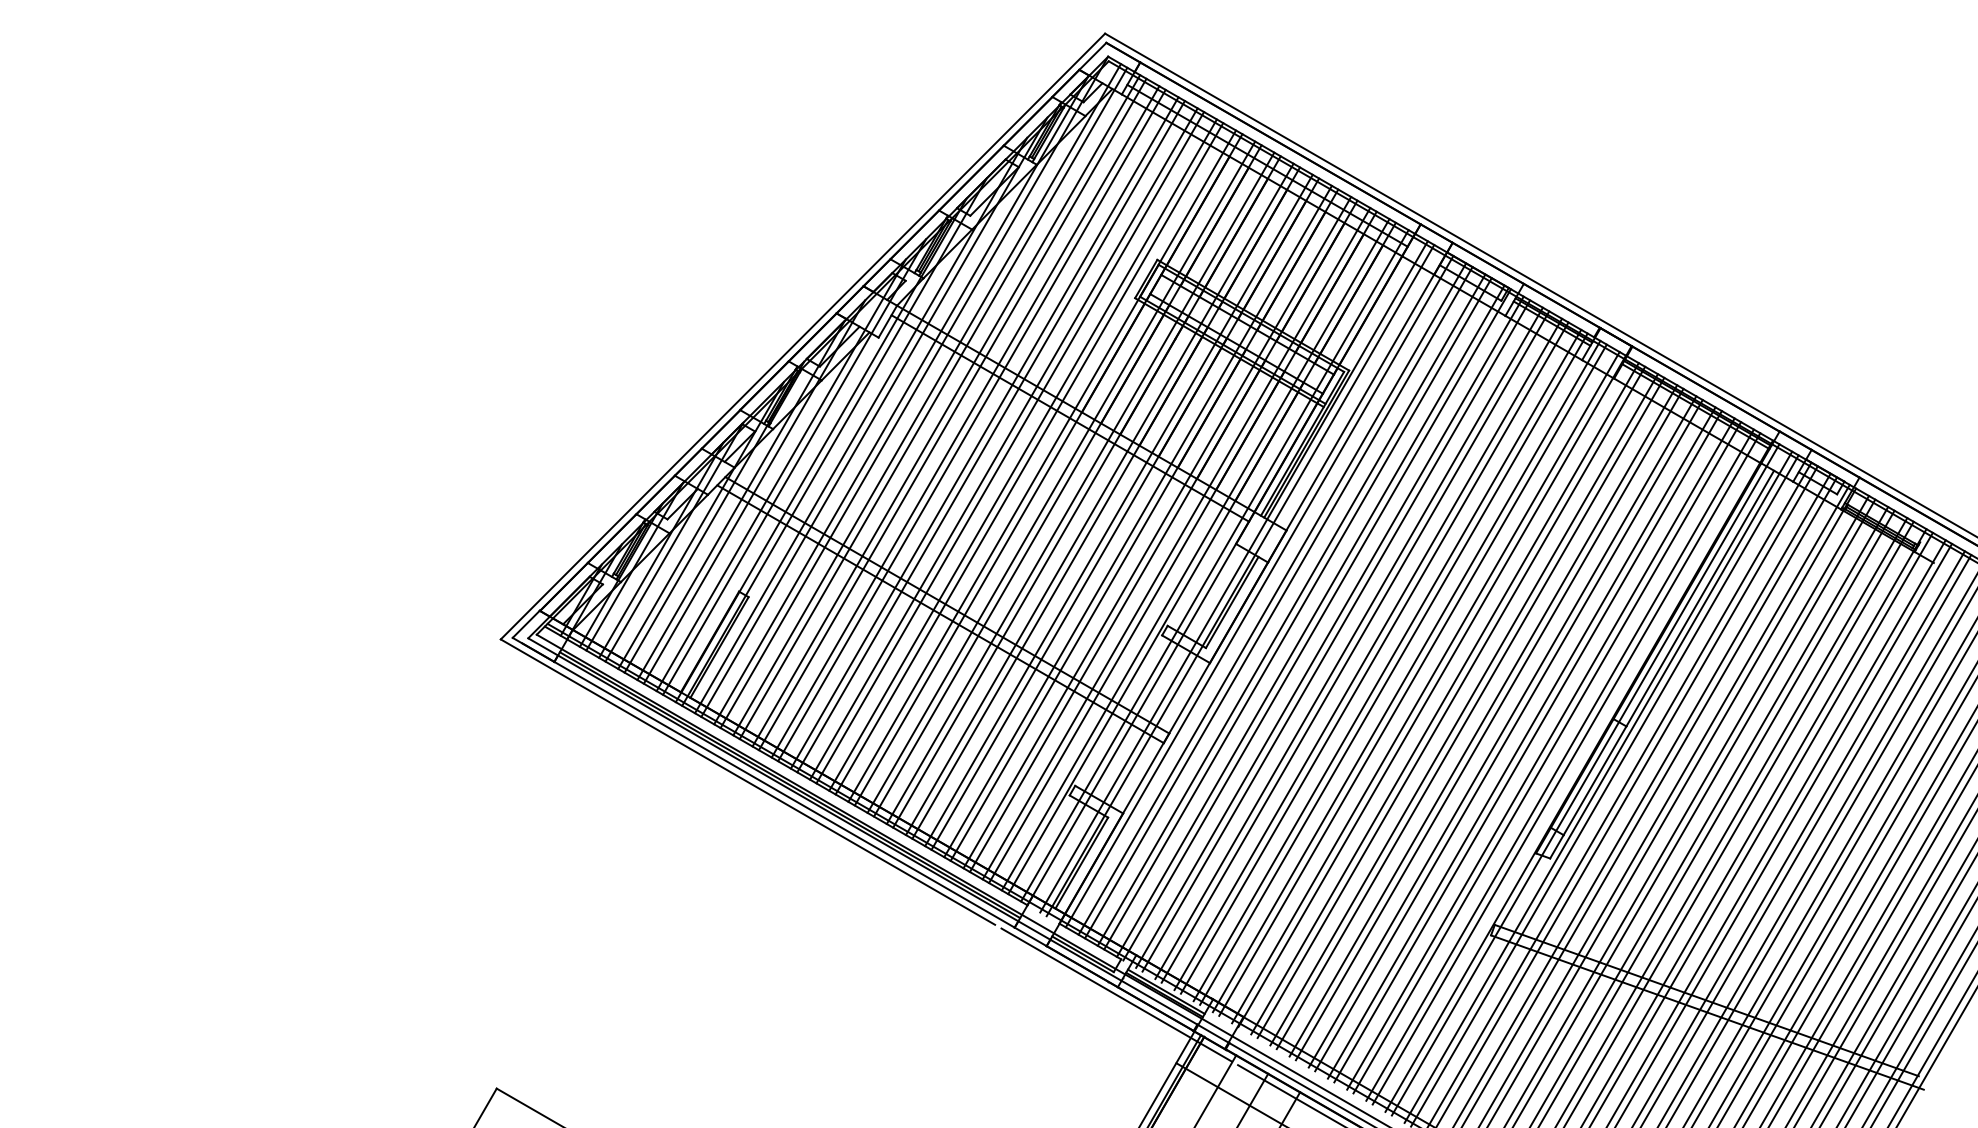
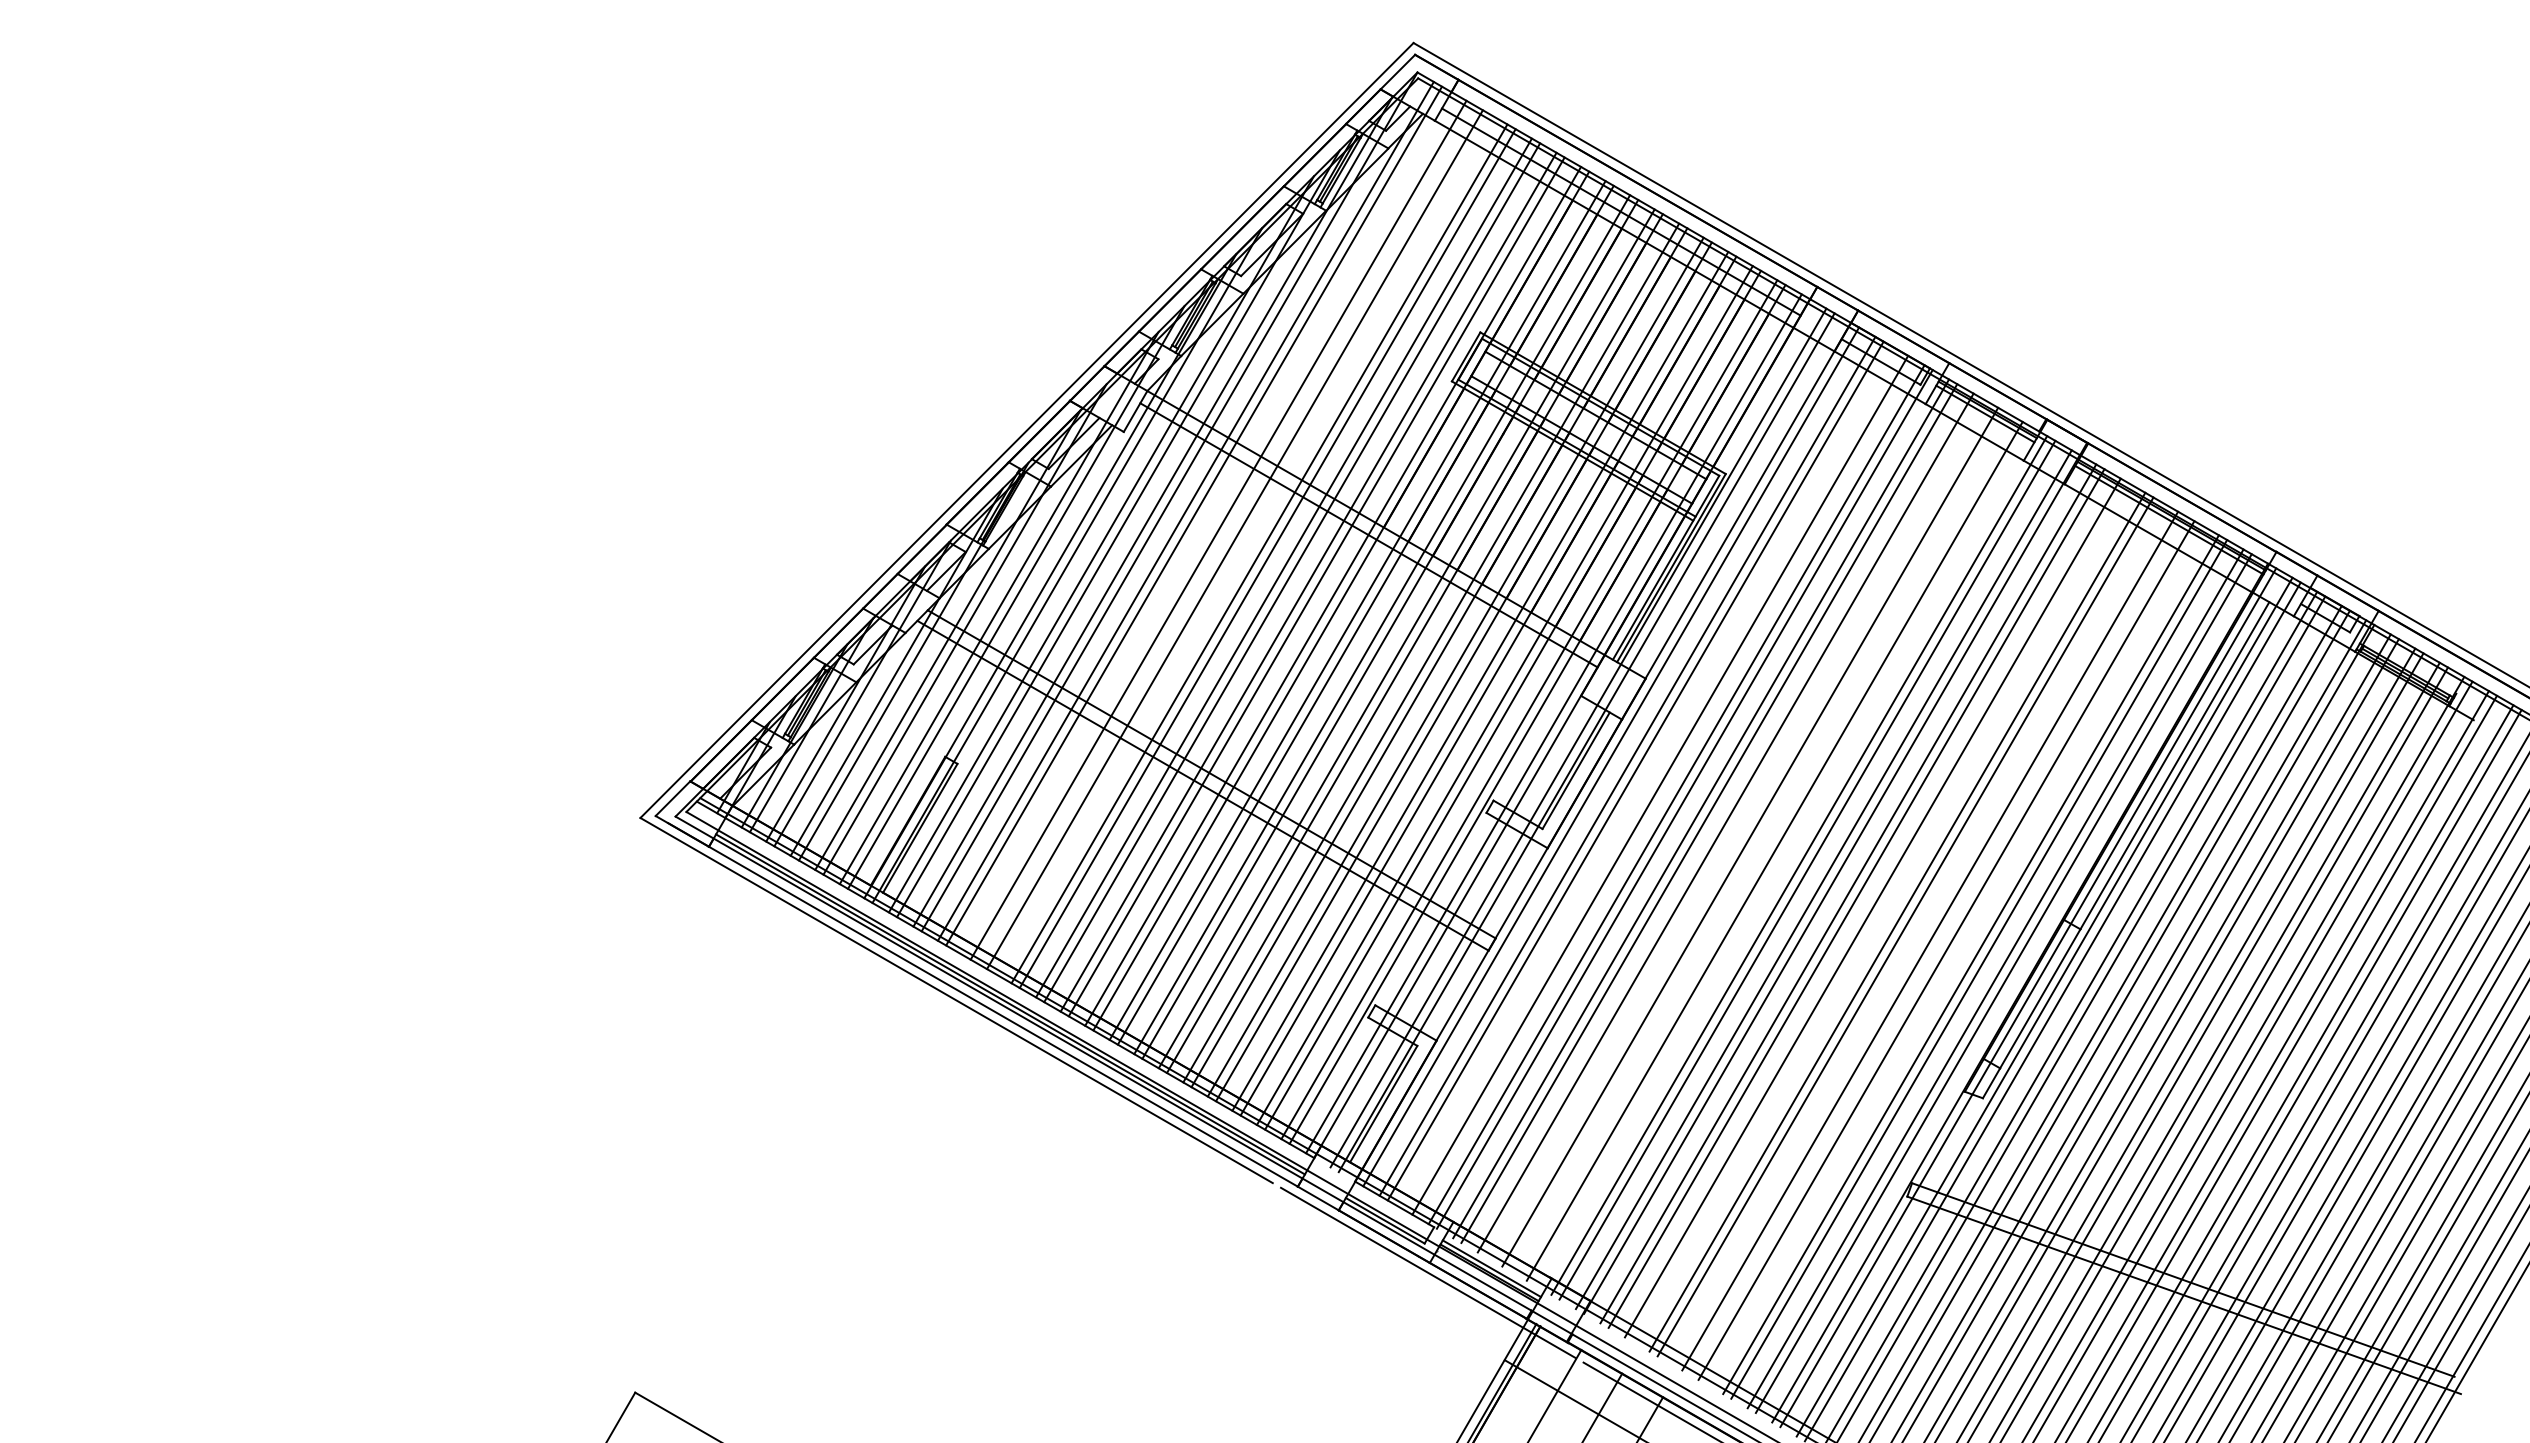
line: (946, 410) -> (1210, 525), removed
line: (971, 425) -> (1242, 544), removed
line: (1291, 609) -> (1651, 779), removed
line: (1355, 646) -> (1733, 827), removed
line: (1374, 657) -> (1758, 841), removed
line: (1393, 668) -> (1782, 855), removed
line: (1470, 713) -> (1880, 912), removed
line: (1502, 731) -> (1921, 935), removed
line: (1527, 746) -> (1953, 954), removed

